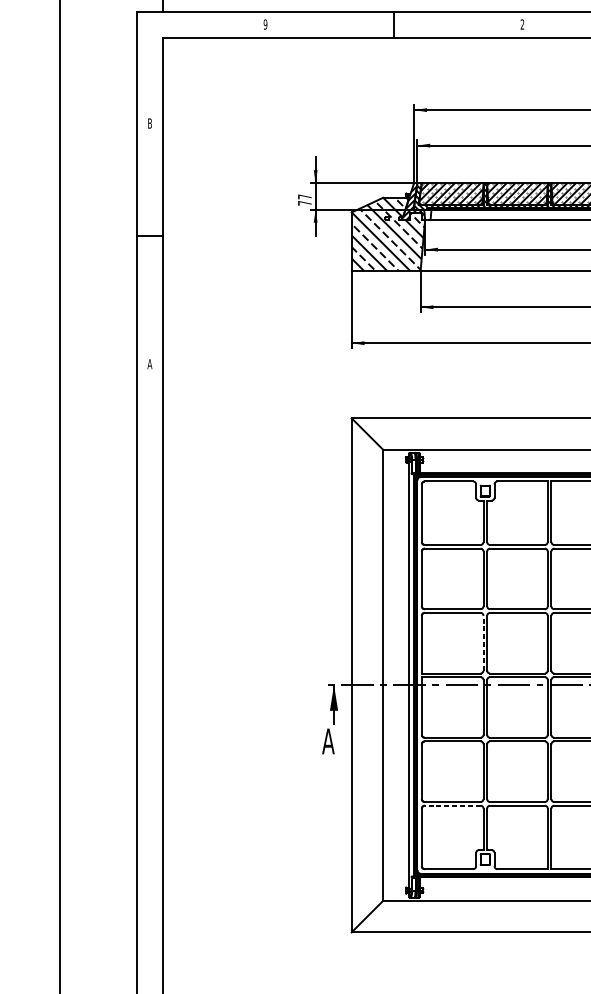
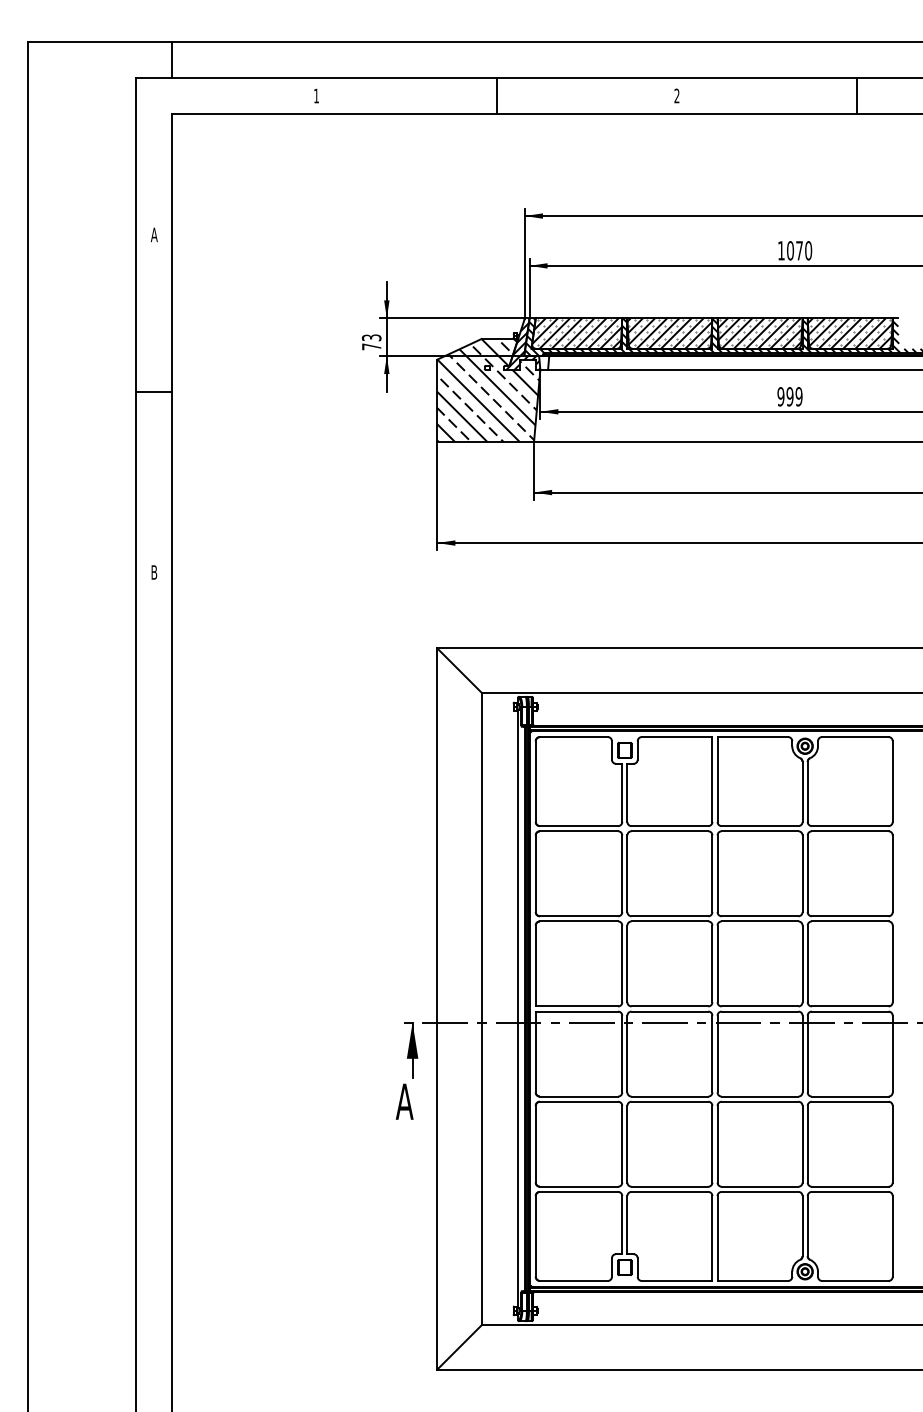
text: (265, 24) -> (316, 95), 9 -> 1
text: (149, 123) -> (153, 234), B -> A
text: (304, 196) -> (371, 337), 77 -> 73
text: (149, 364) -> (153, 572), A -> B
line: (483, 642) -> (622, 963), dashed -> solid
line: (452, 805) -> (578, 1191), dashed -> solid

